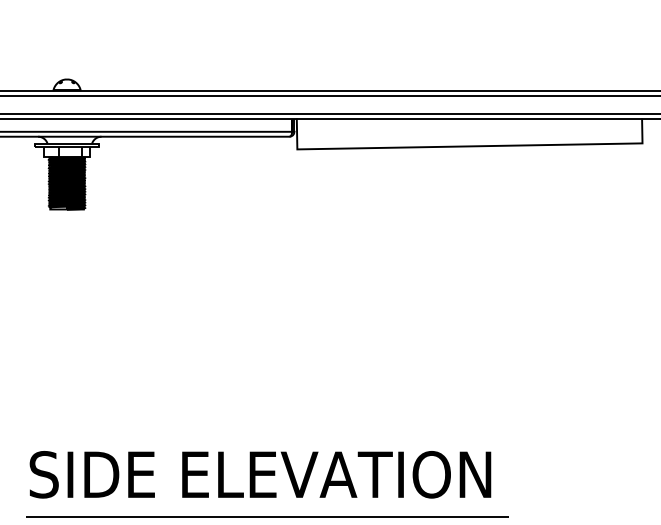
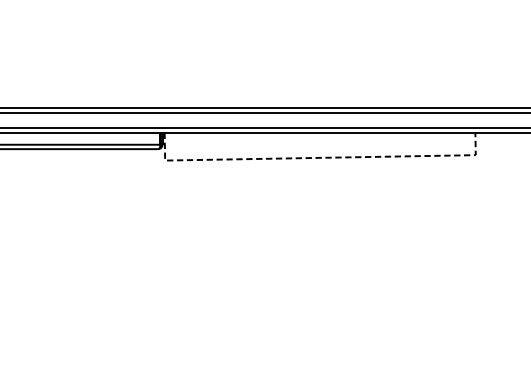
line: (466, 146) -> (317, 157), solid -> dashed

